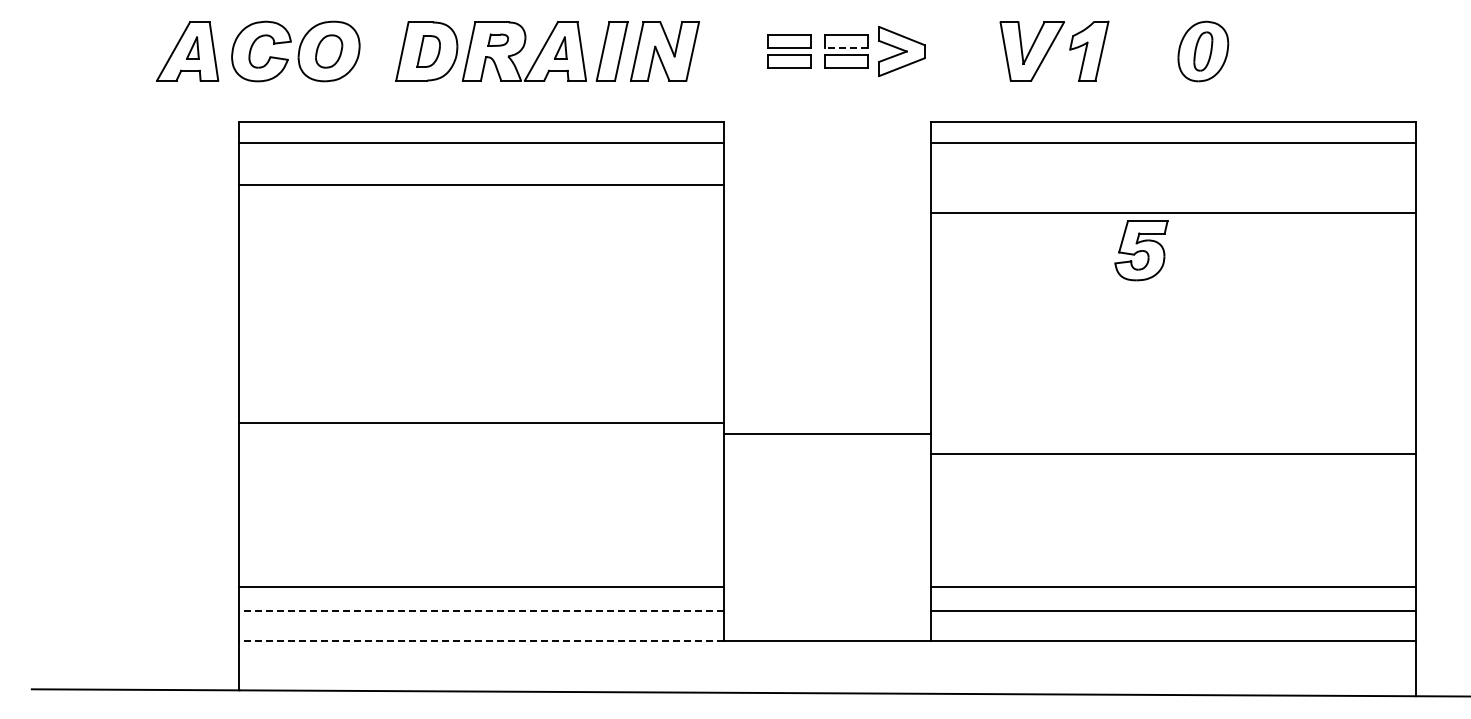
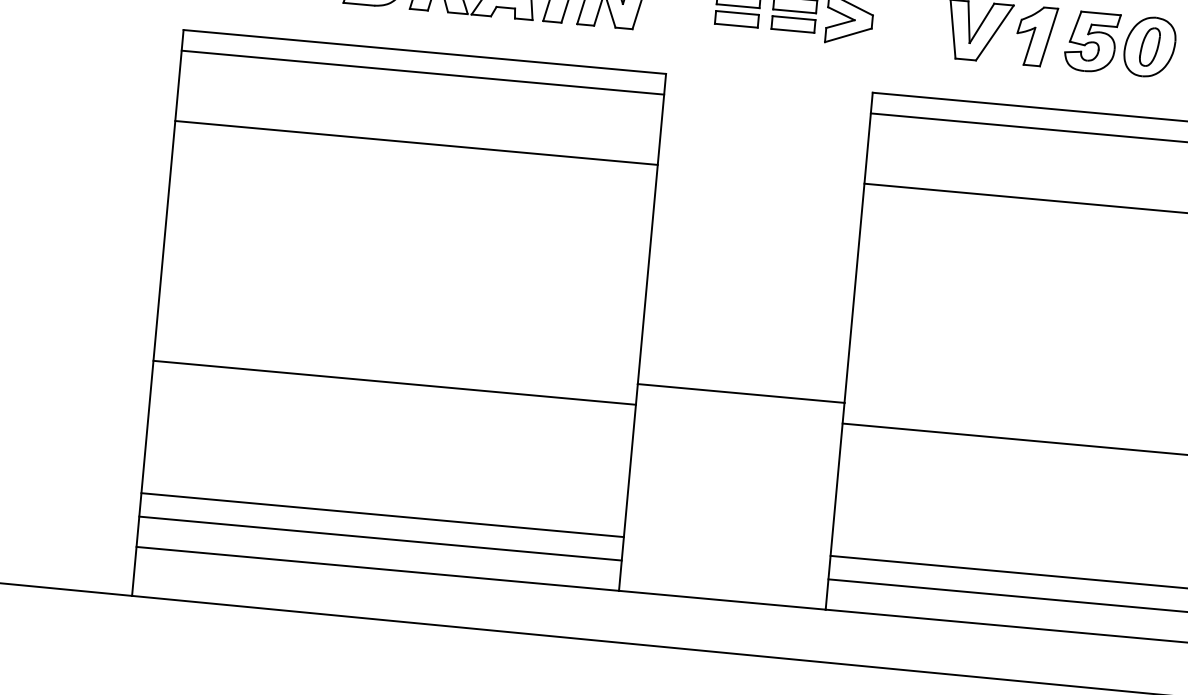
line: (846, 48) -> (794, 11), dashed -> solid
line: (481, 185) -> (416, 142), moved
part: (1141, 250) -> (1092, 41), moved
line: (481, 423) -> (394, 382), moved
line: (481, 610) -> (380, 538), dashed -> solid
line: (481, 641) -> (377, 569), dashed -> solid

